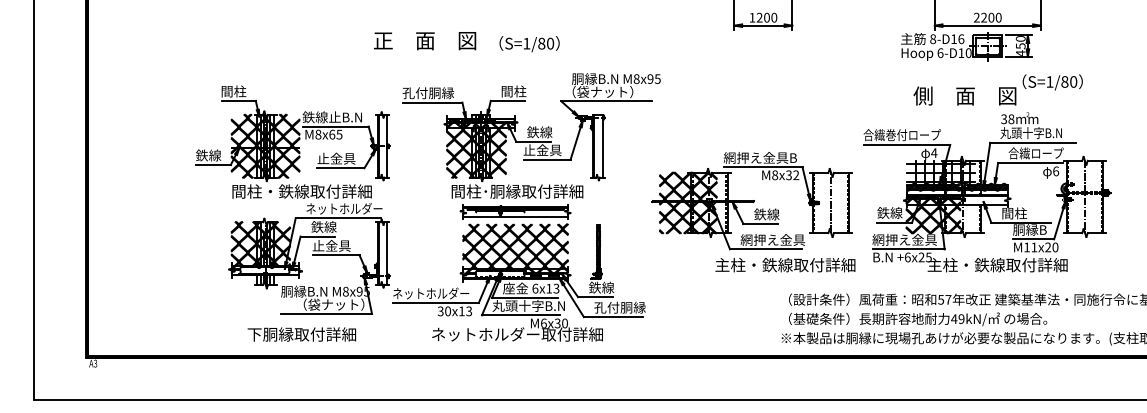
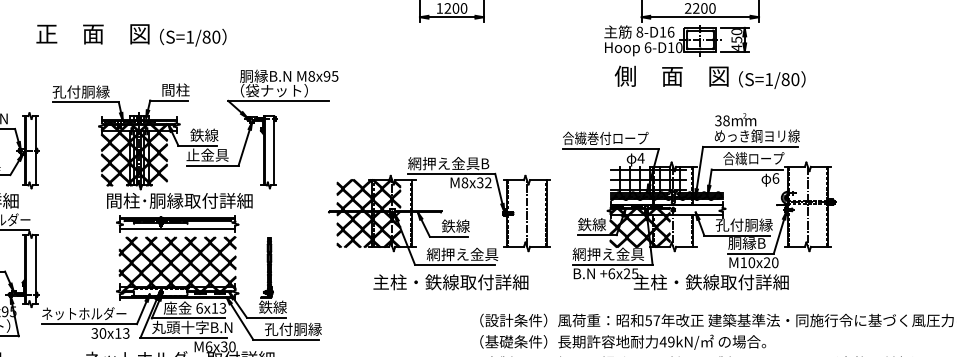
text: (425, 41) -> (93, 34), moved
text: (964, 95) -> (671, 75), moved
text: (1038, 133) -> (756, 136), 丸頭十字B.N -> めっき鋼ヨリ線
text: (1027, 213) -> (744, 225), 間柱 -> 孔付胴縁
text: (1034, 247) -> (752, 262), M11x20 -> M10x20
text: (785, 265) -> (450, 282), moved

